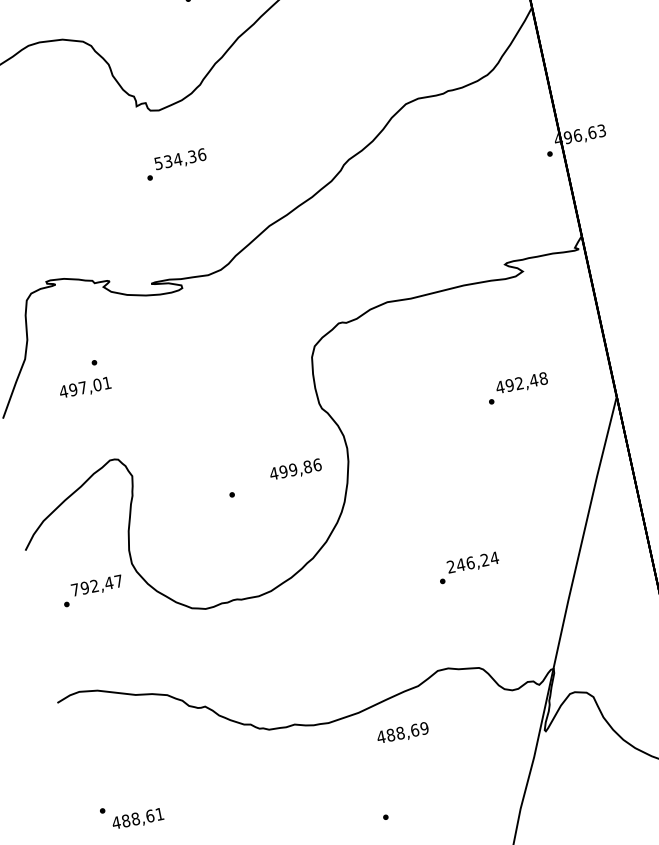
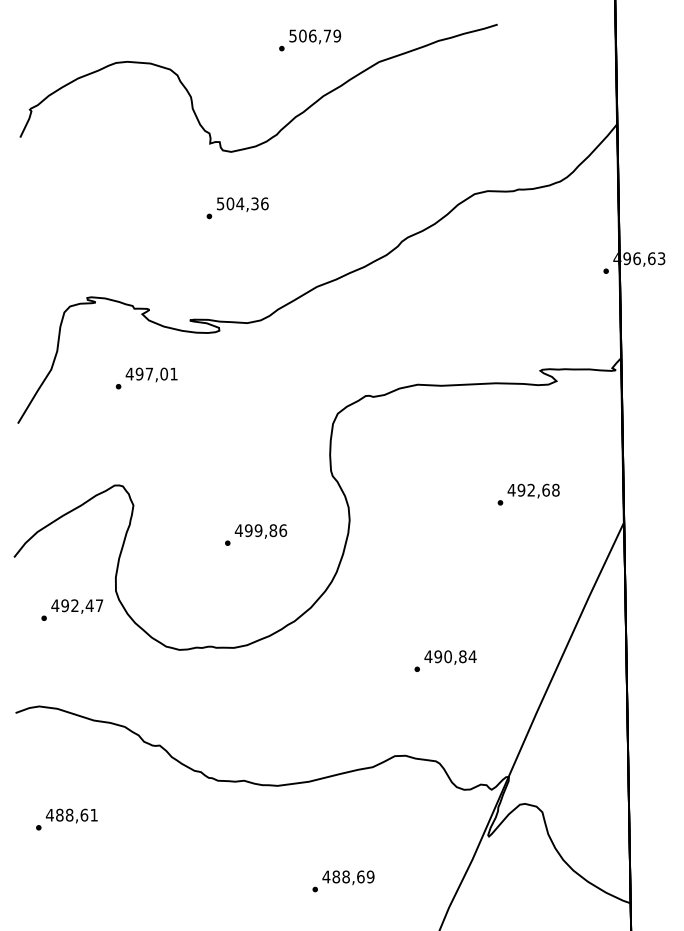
text: (168, 161) -> (230, 203), 534,36 -> 504,36
text: (533, 379) -> (545, 489), 492,48 -> 492,68
text: (85, 387) -> (151, 374), moved
text: (295, 470) -> (260, 531), moved
text: (467, 563) -> (445, 656), 246,24 -> 490,84
text: (75, 589) -> (55, 605), 792,47 -> 492,47
text: (402, 733) -> (348, 877), moved
text: (137, 818) -> (71, 815), moved

